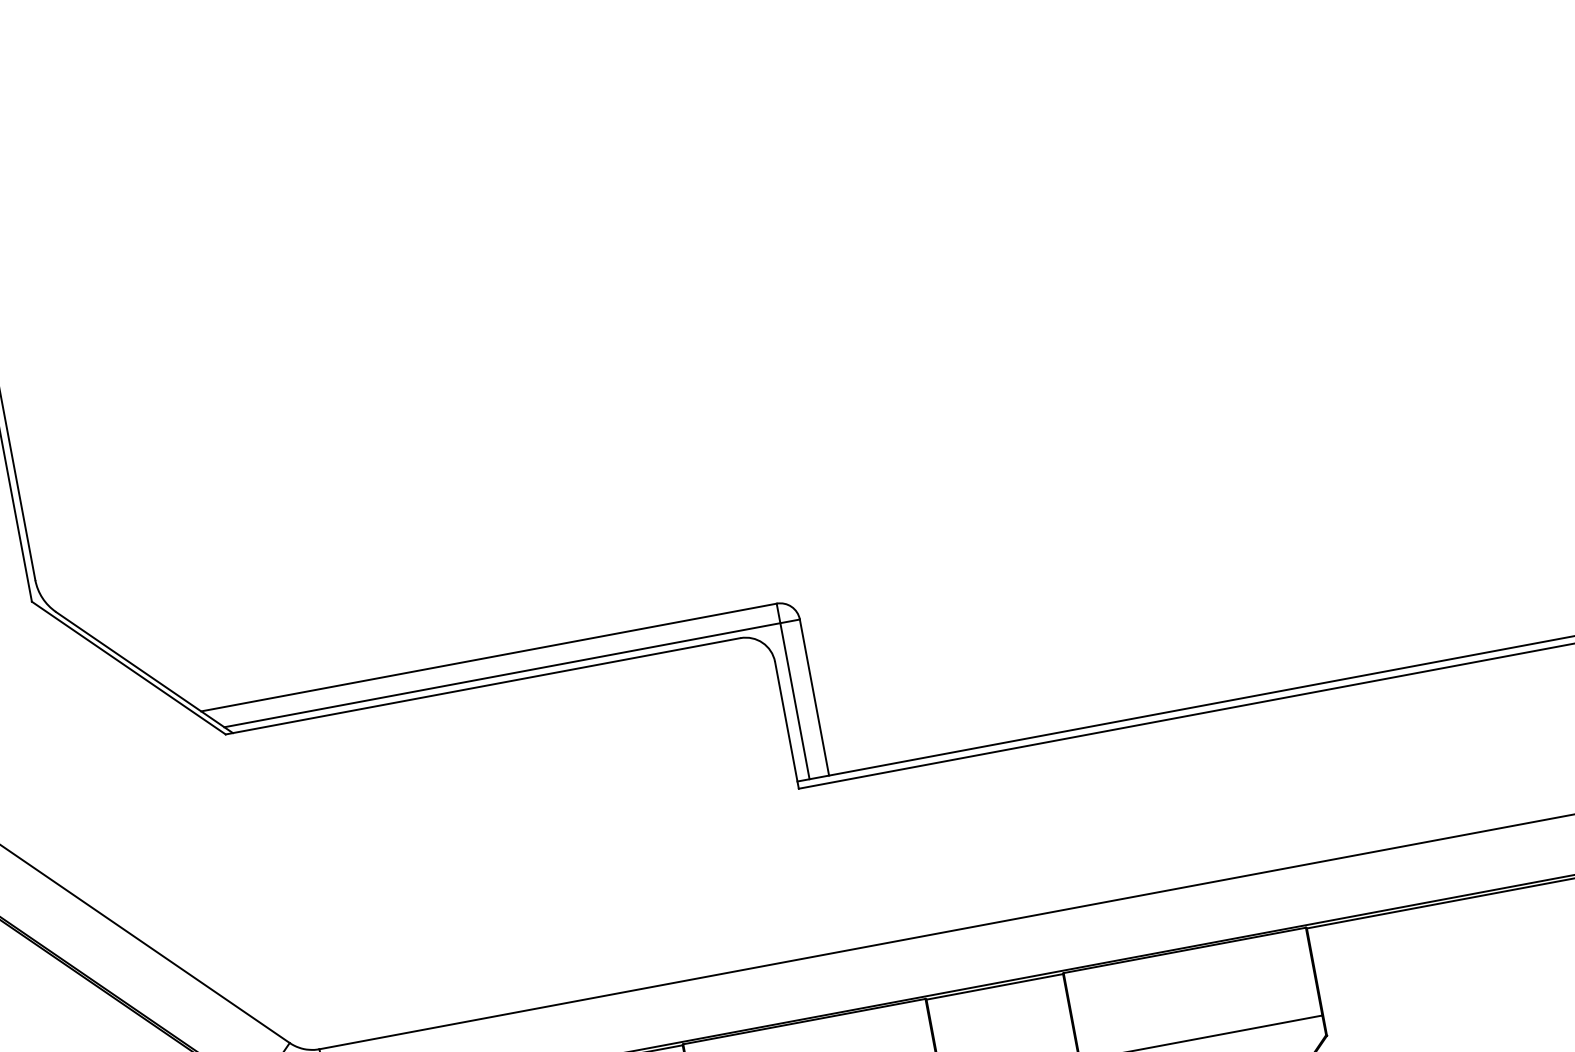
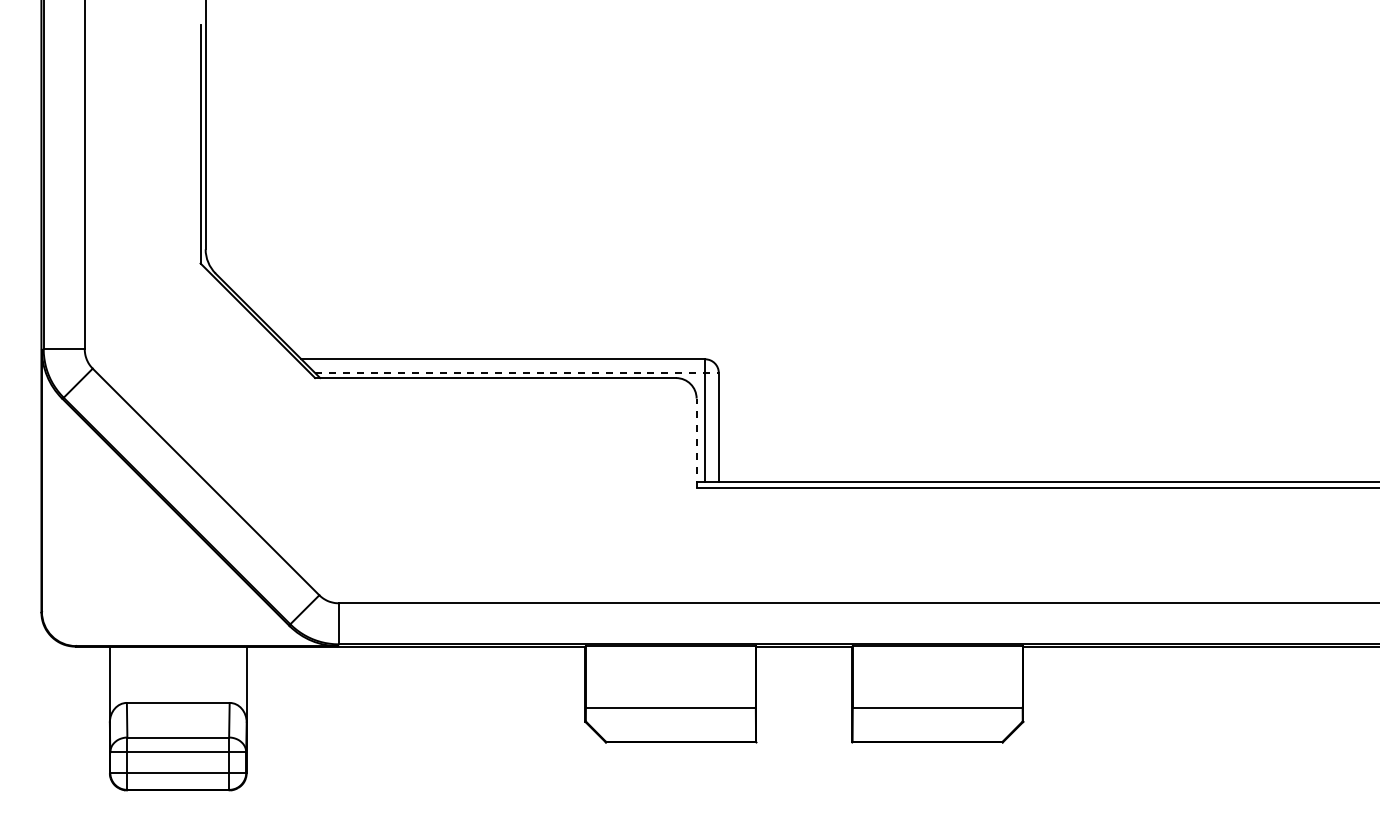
line: (511, 672) -> (516, 372), solid -> dashed
line: (786, 724) -> (696, 442), solid -> dashed

